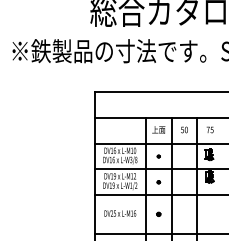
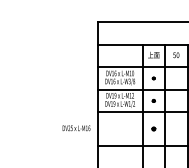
text: (120, 213) -> (76, 128), moved

